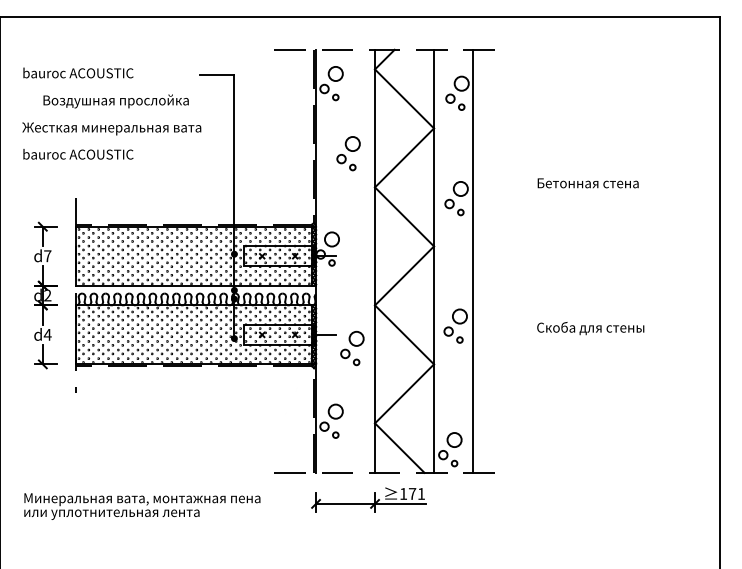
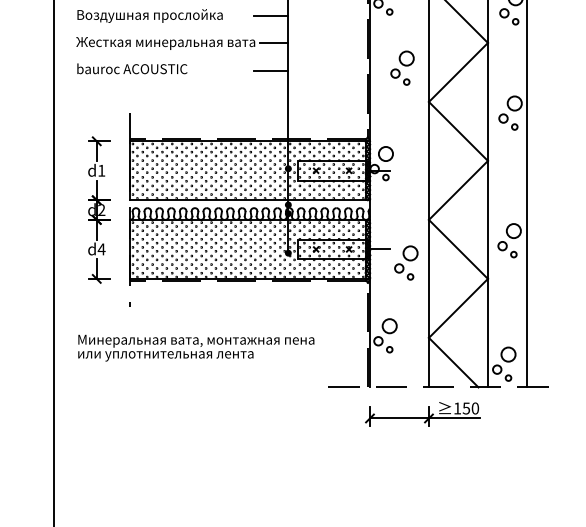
text: (115, 101) -> (149, 16), moved
line: (216, 101) -> (270, 16), added
line: (220, 128) -> (274, 43), added
line: (216, 156) -> (270, 71), added
text: (47, 256) -> (101, 171), d7 -> d1
text: (416, 493) -> (470, 408), 171 -> 150
text: (142, 506) -> (196, 348), moved

